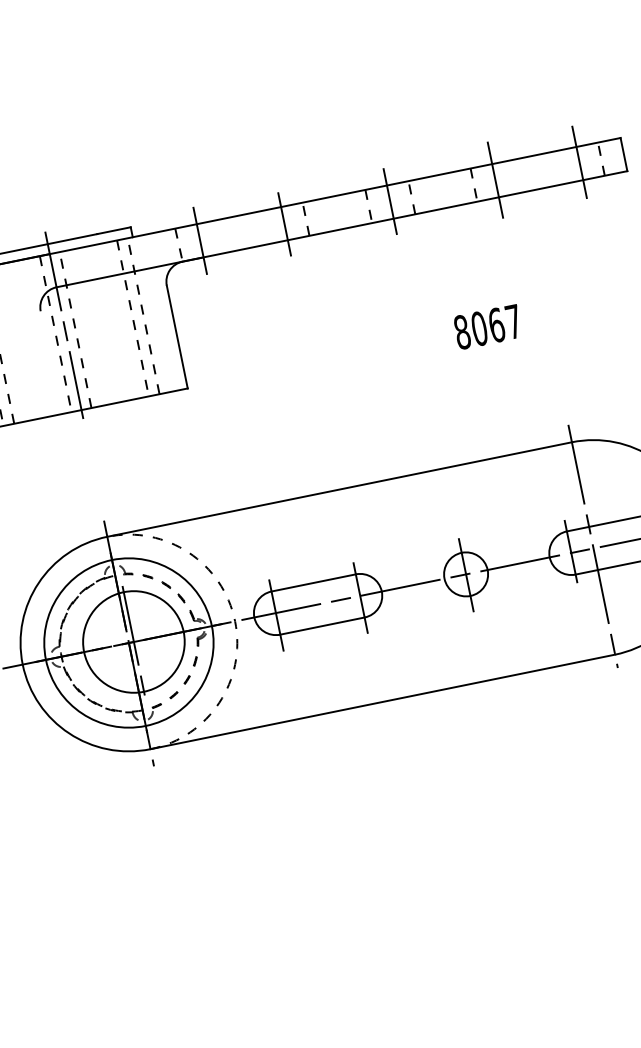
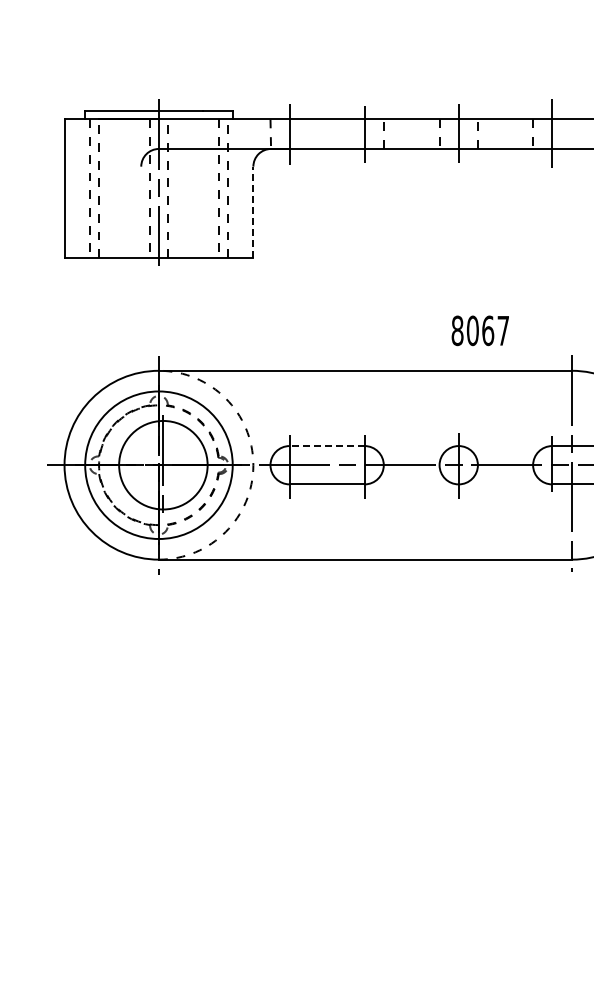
text: (486, 326) -> (479, 330), moved
line: (177, 337) -> (253, 212), solid -> dashed
line: (313, 583) -> (326, 446), solid -> dashed

